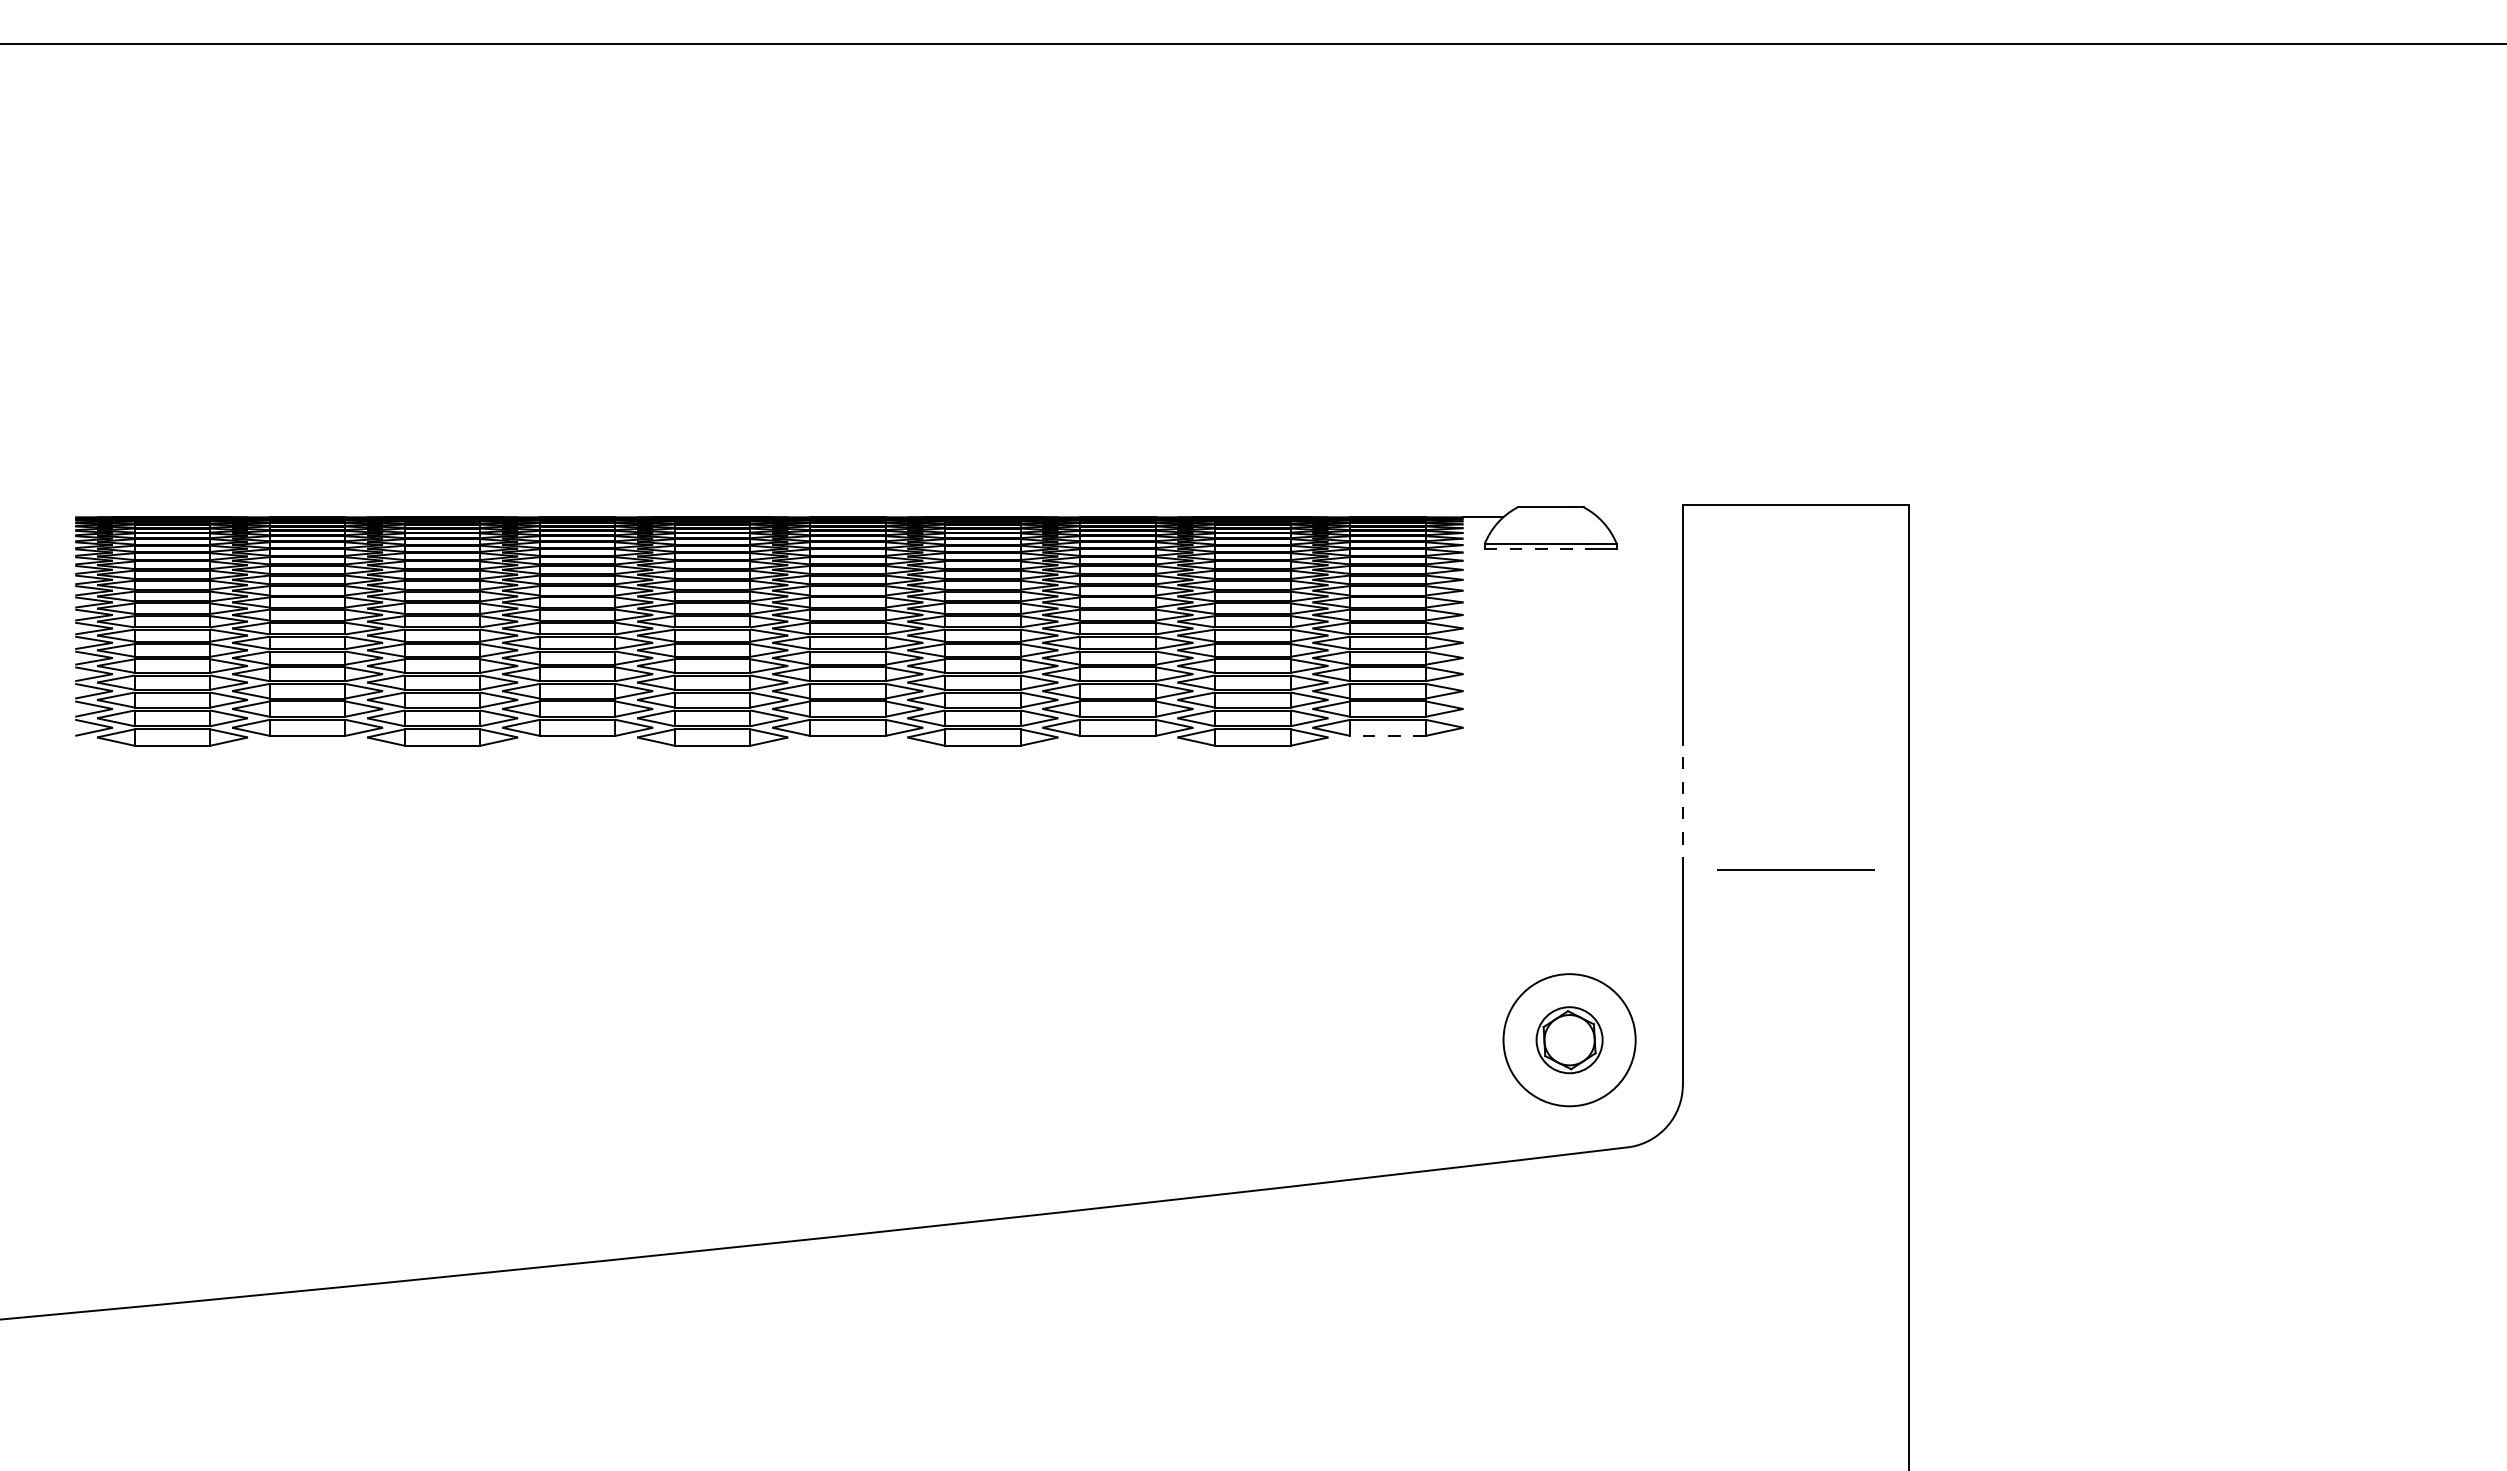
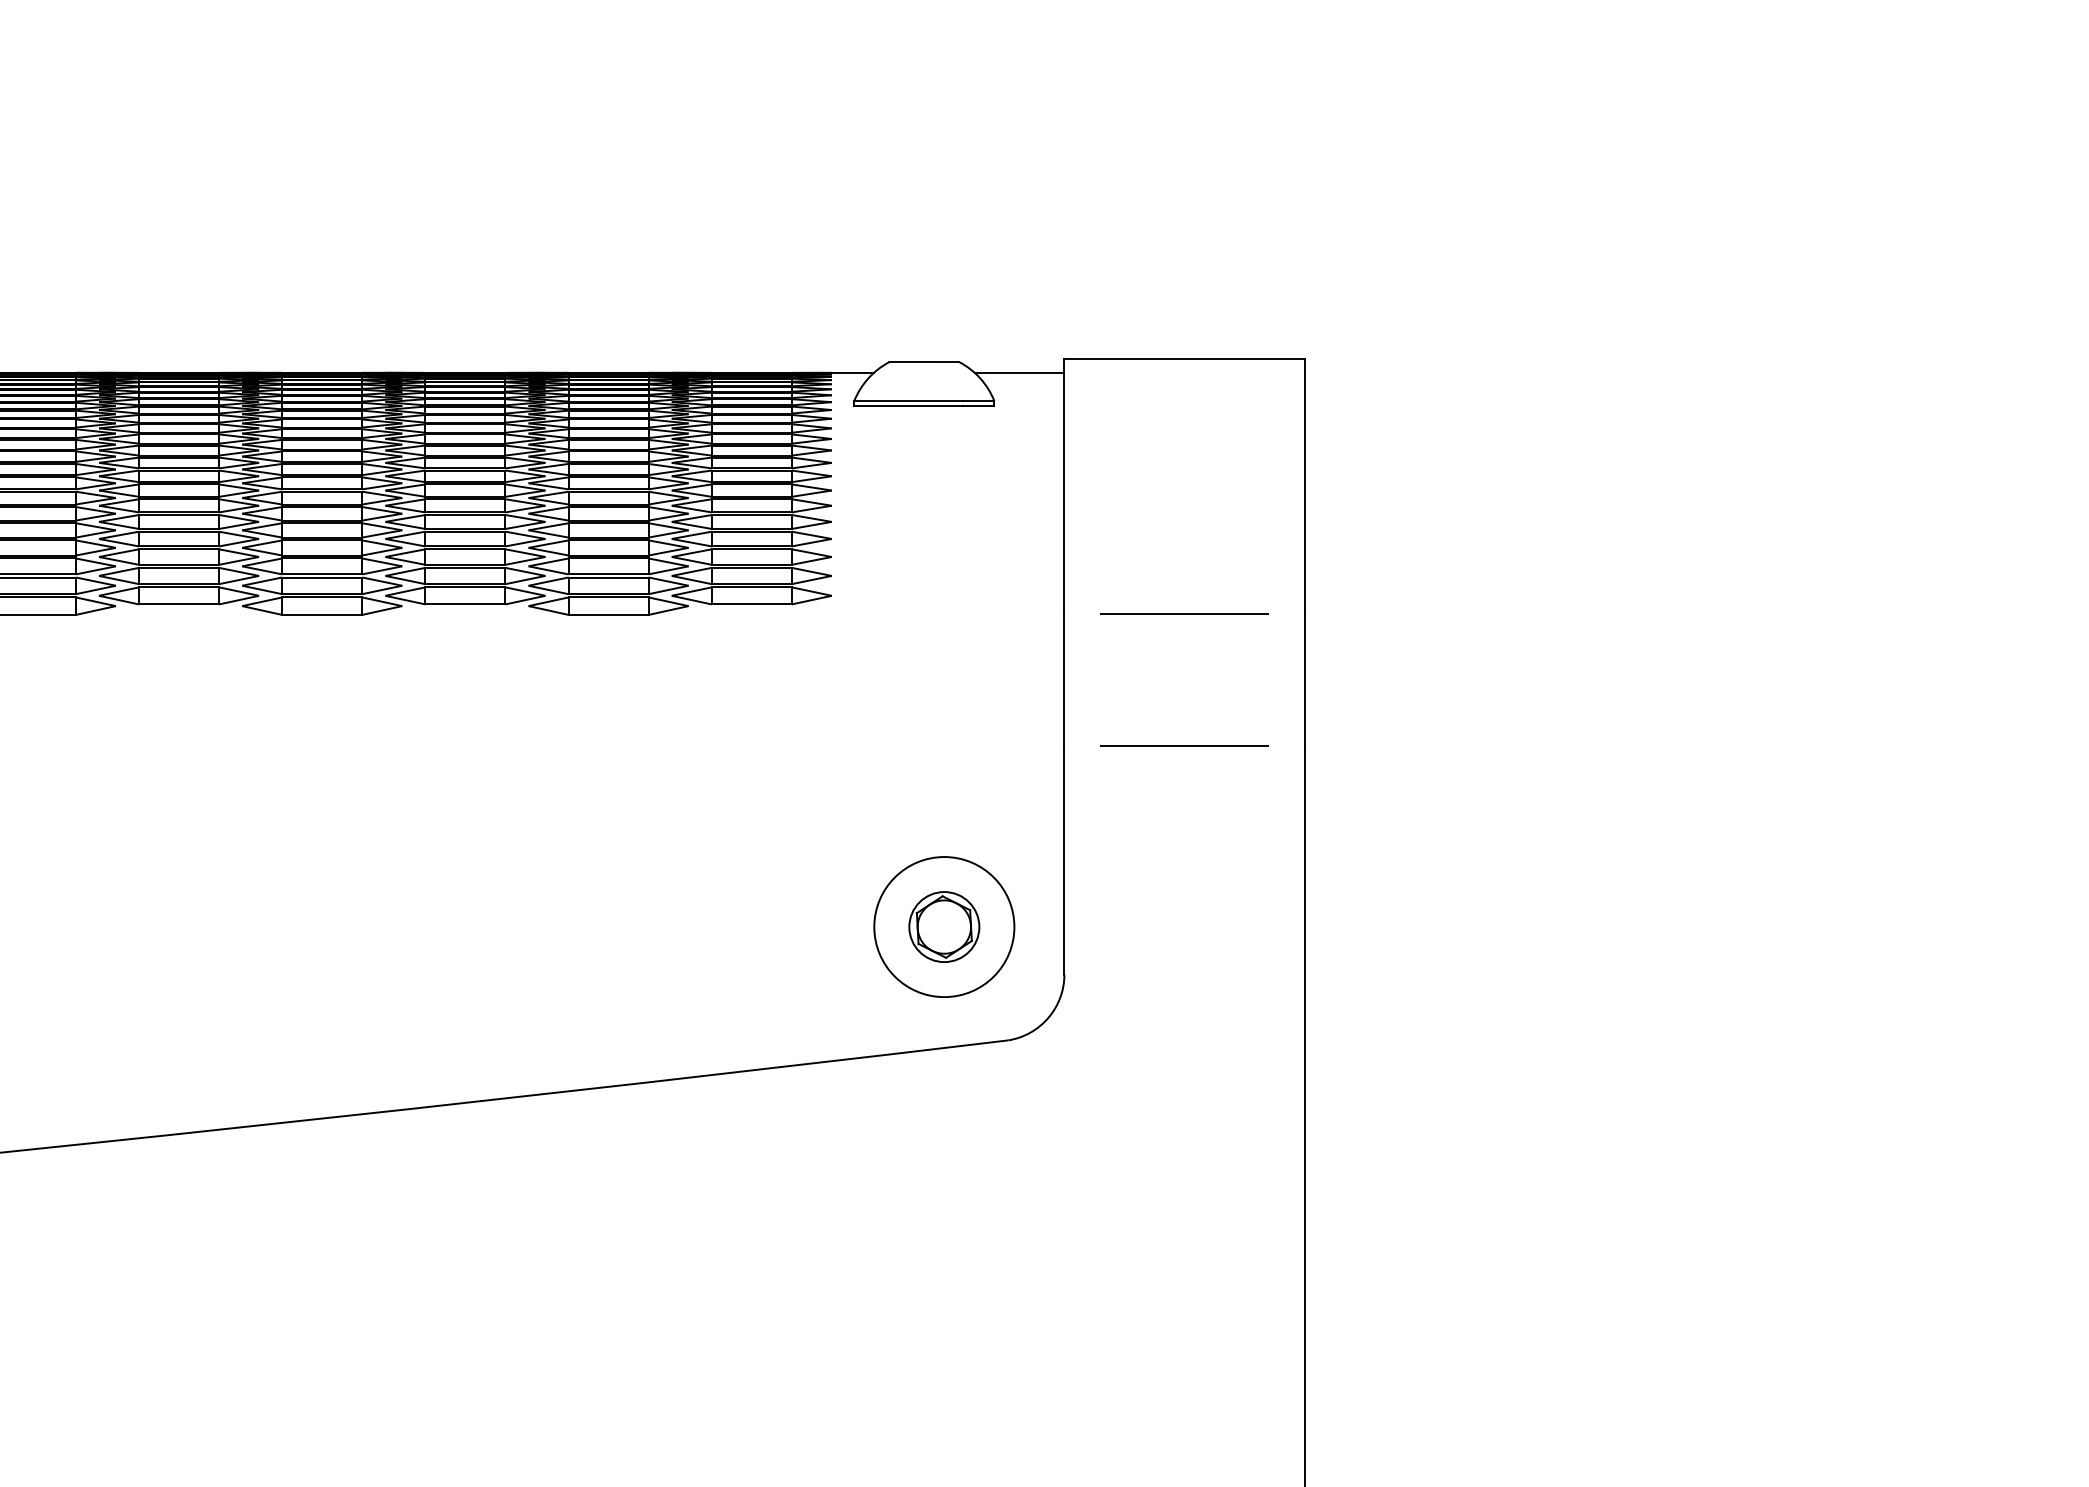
line: (1640, 517) -> (1019, 372), added
line: (1536, 548) -> (909, 405), dashed -> solid
line: (1387, 735) -> (751, 604), dashed -> solid
line: (1795, 745) -> (1183, 614), added
line: (1682, 806) -> (1064, 679), dashed -> solid

